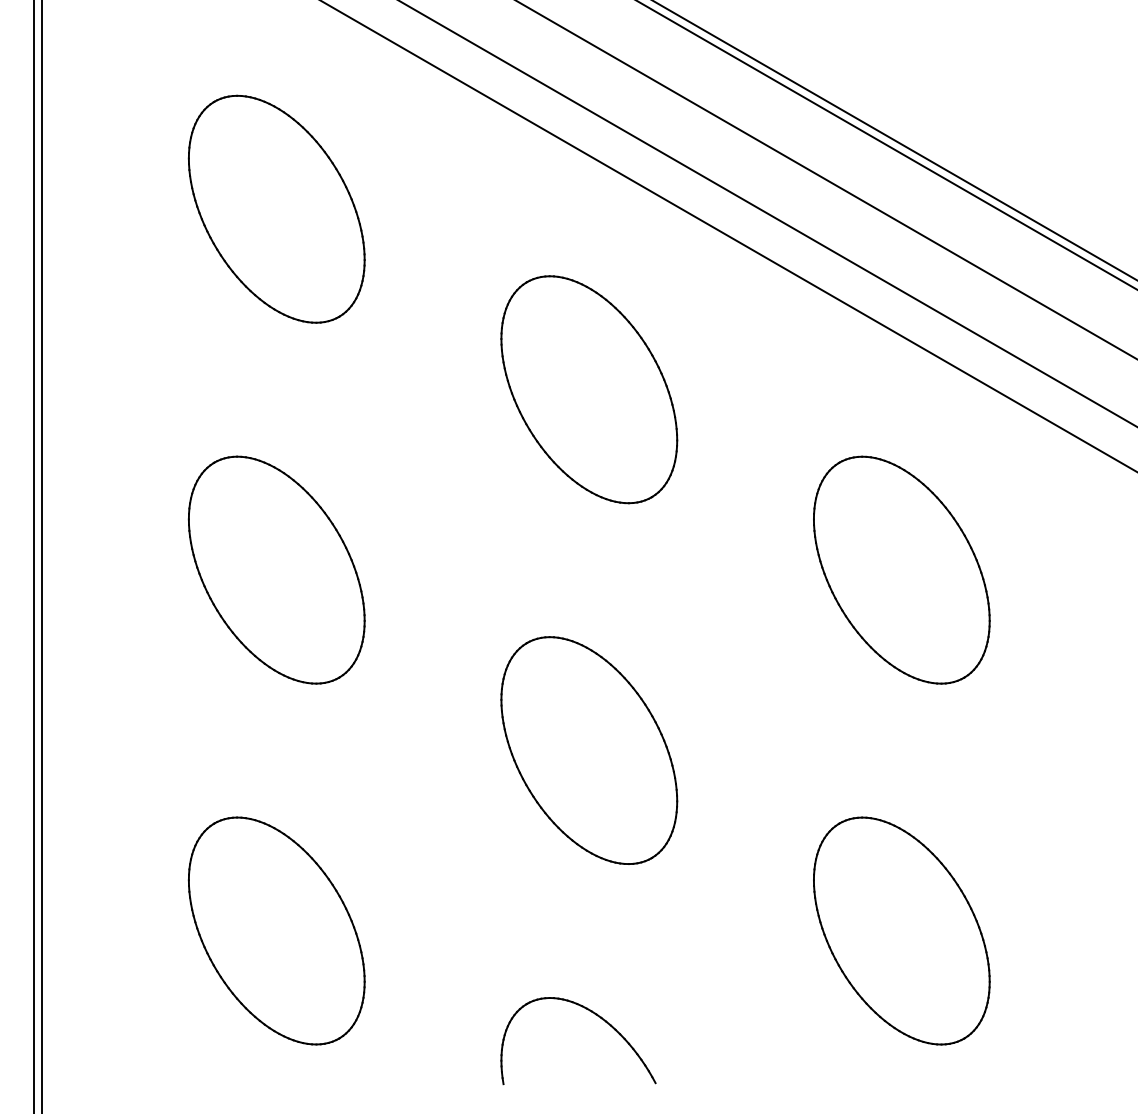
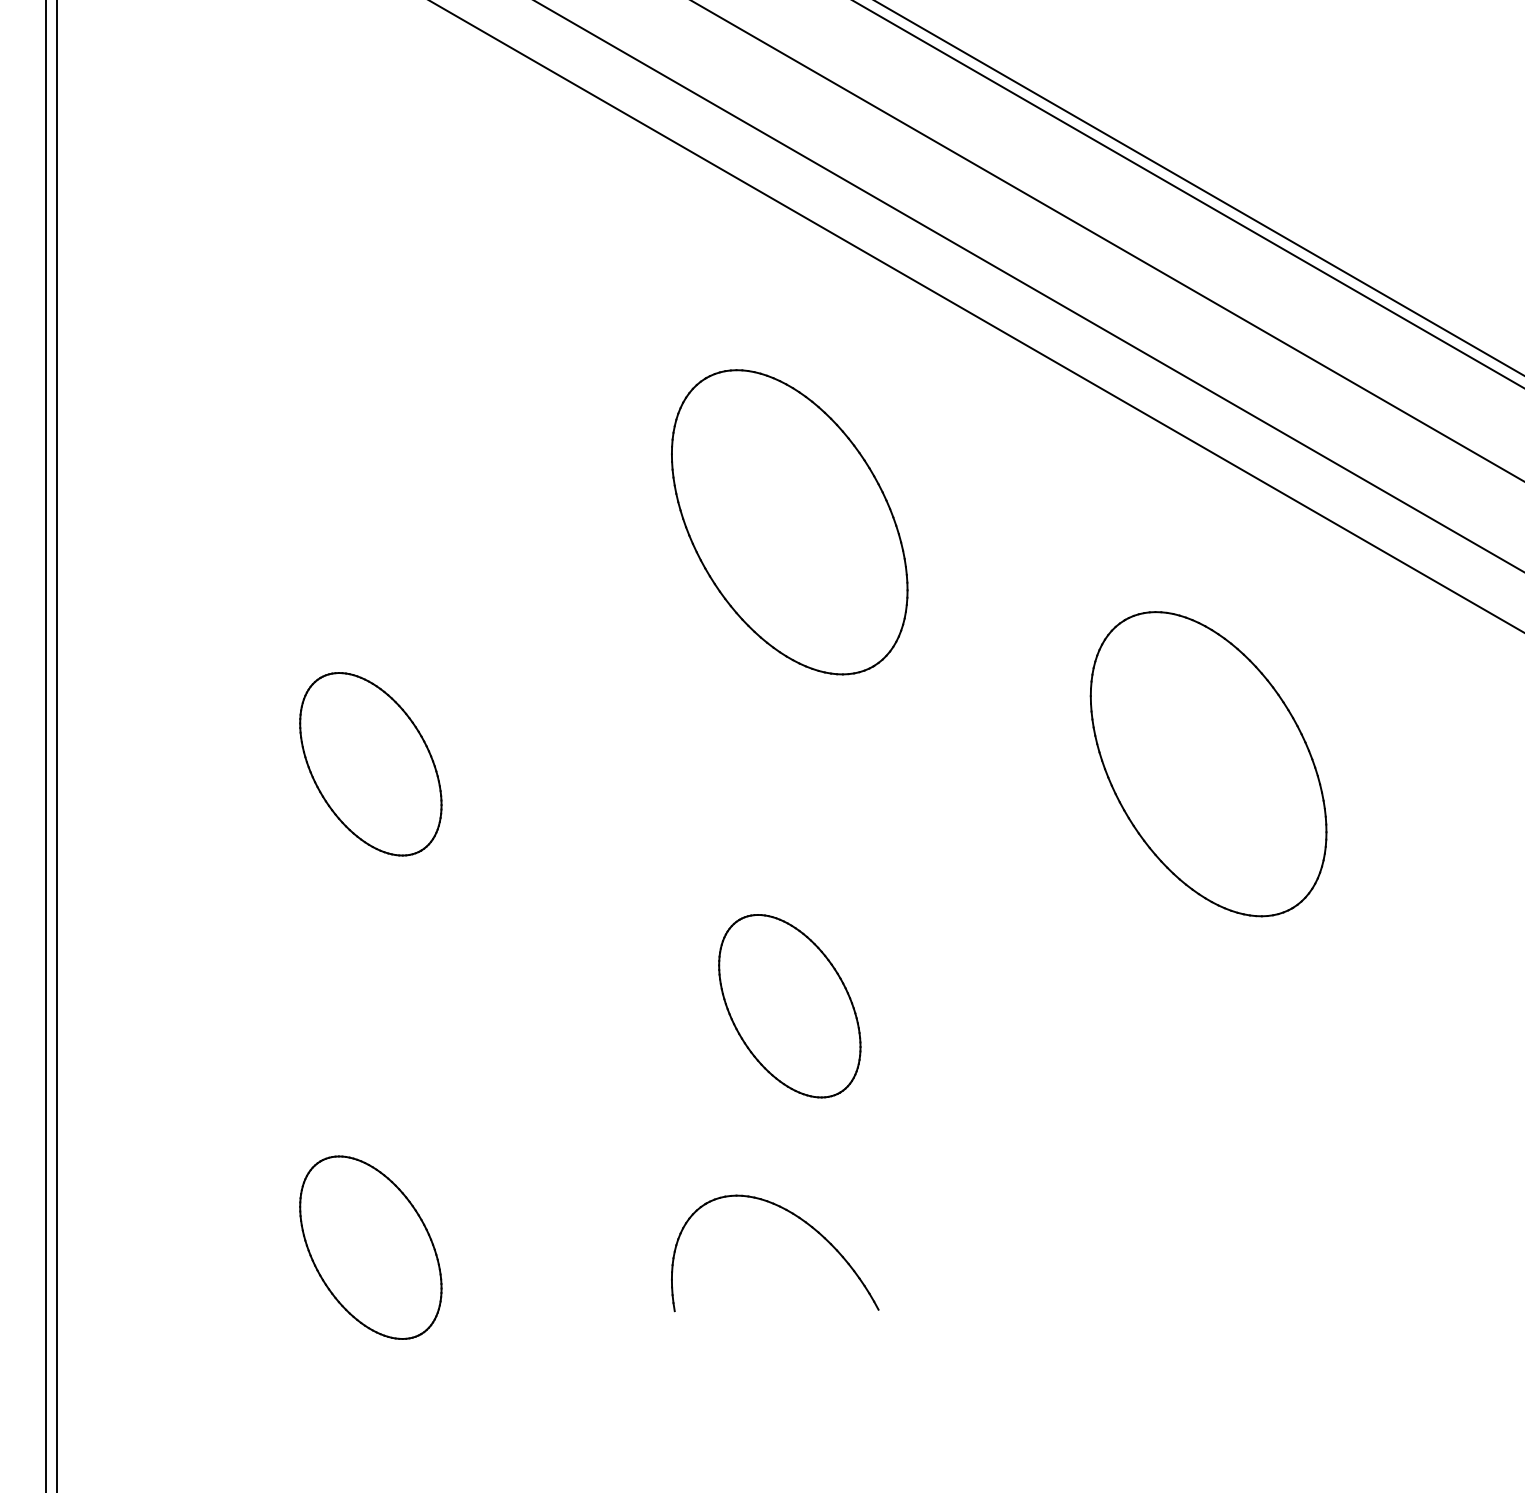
part: (276, 209) -> (370, 280), removed
part: (276, 570) -> (370, 764), size x0.6
part: (589, 750) -> (789, 1006), size x0.6
part: (276, 930) -> (370, 1247), size x0.6
part: (901, 930) -> (1208, 1247), removed
part: (598, 1017) -> (802, 1221), moved

